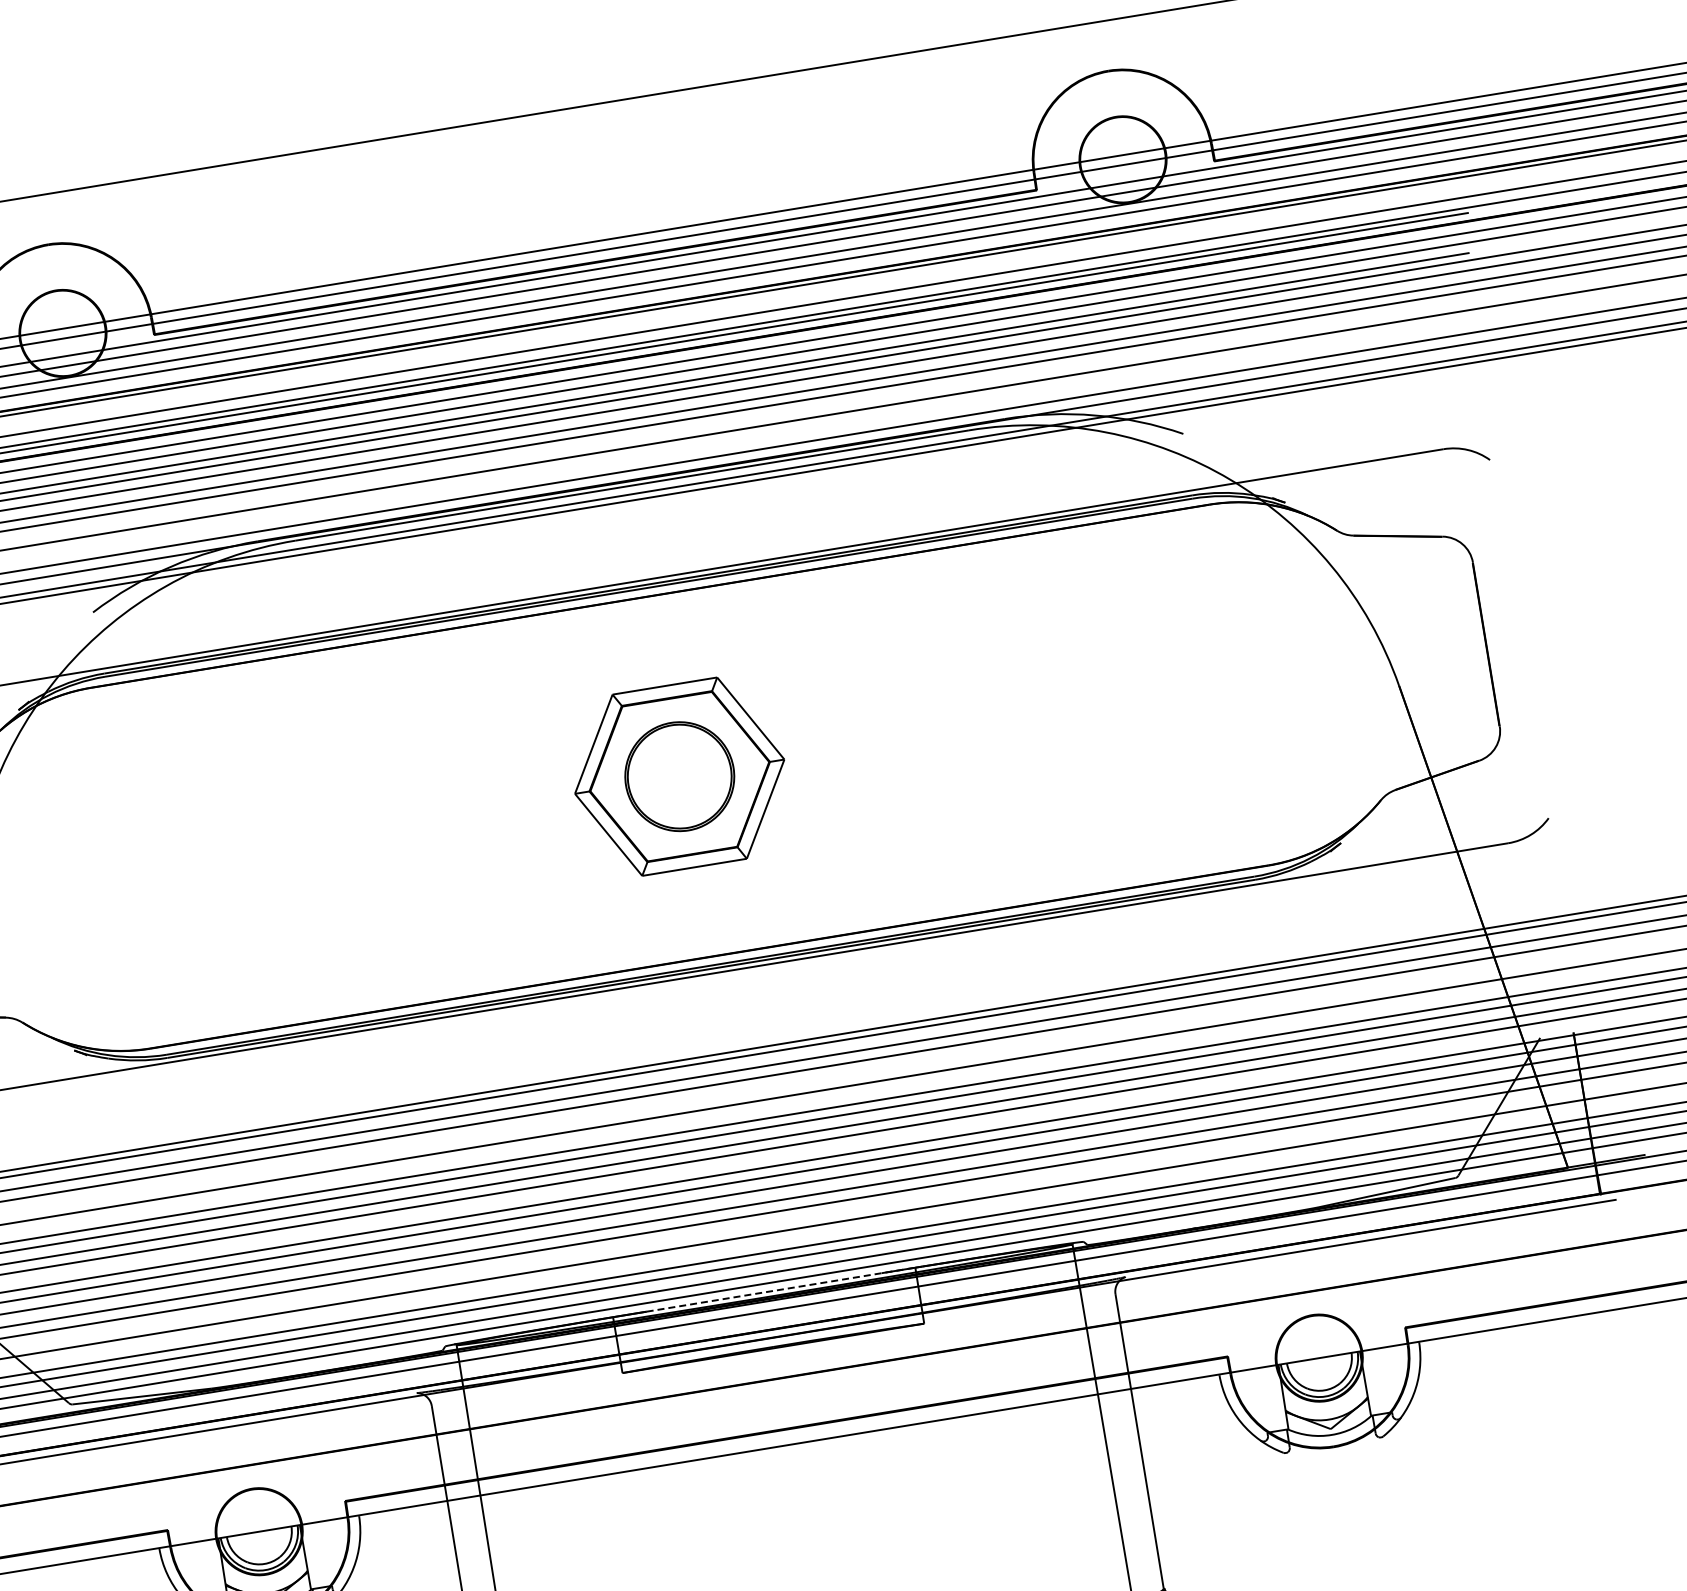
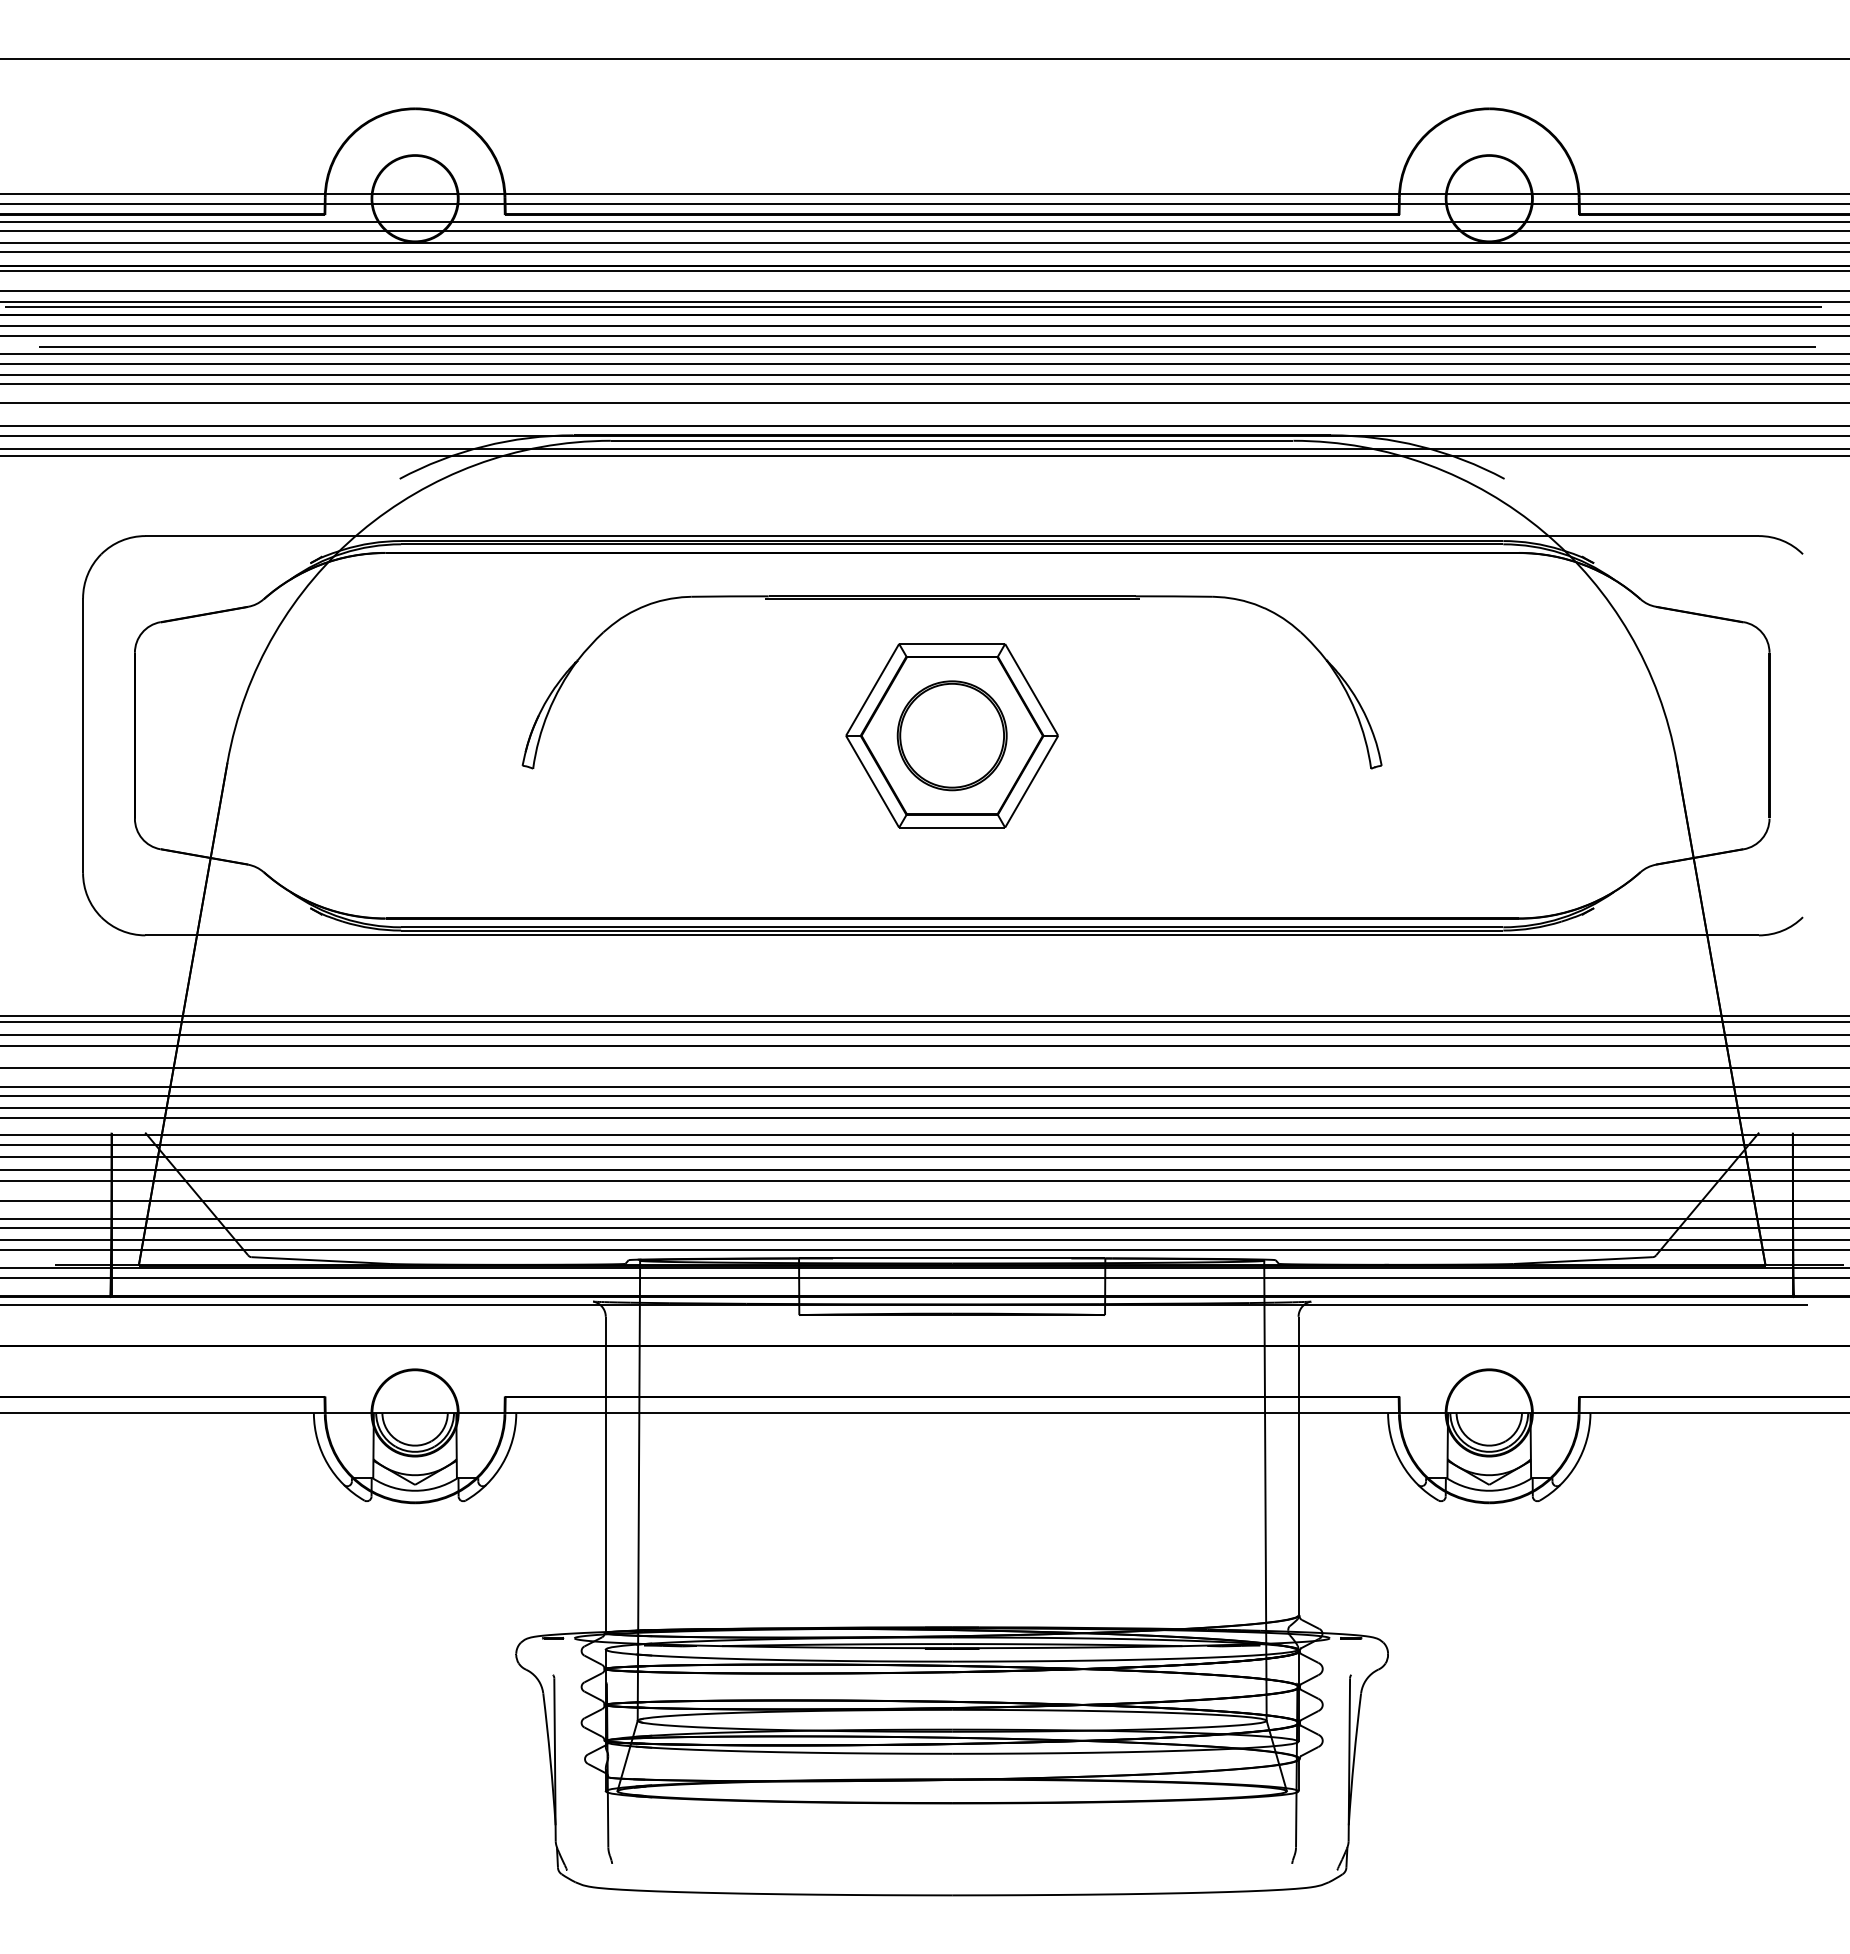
part: (657, 642) -> (951, 599), added
line: (781, 1289) -> (969, 1258), dashed -> solid

